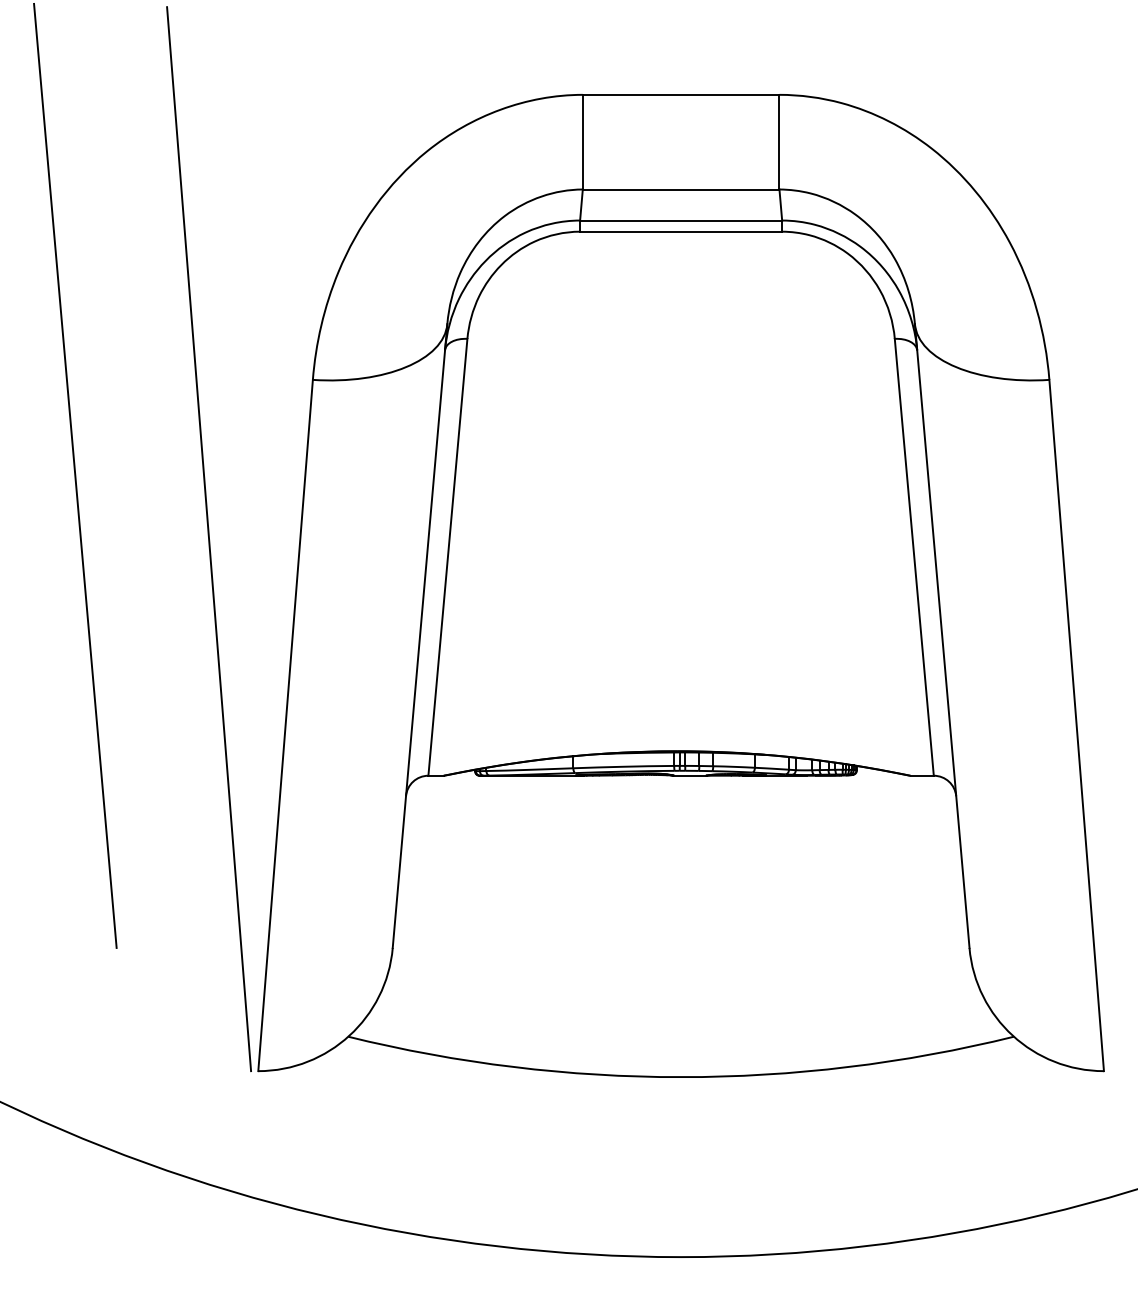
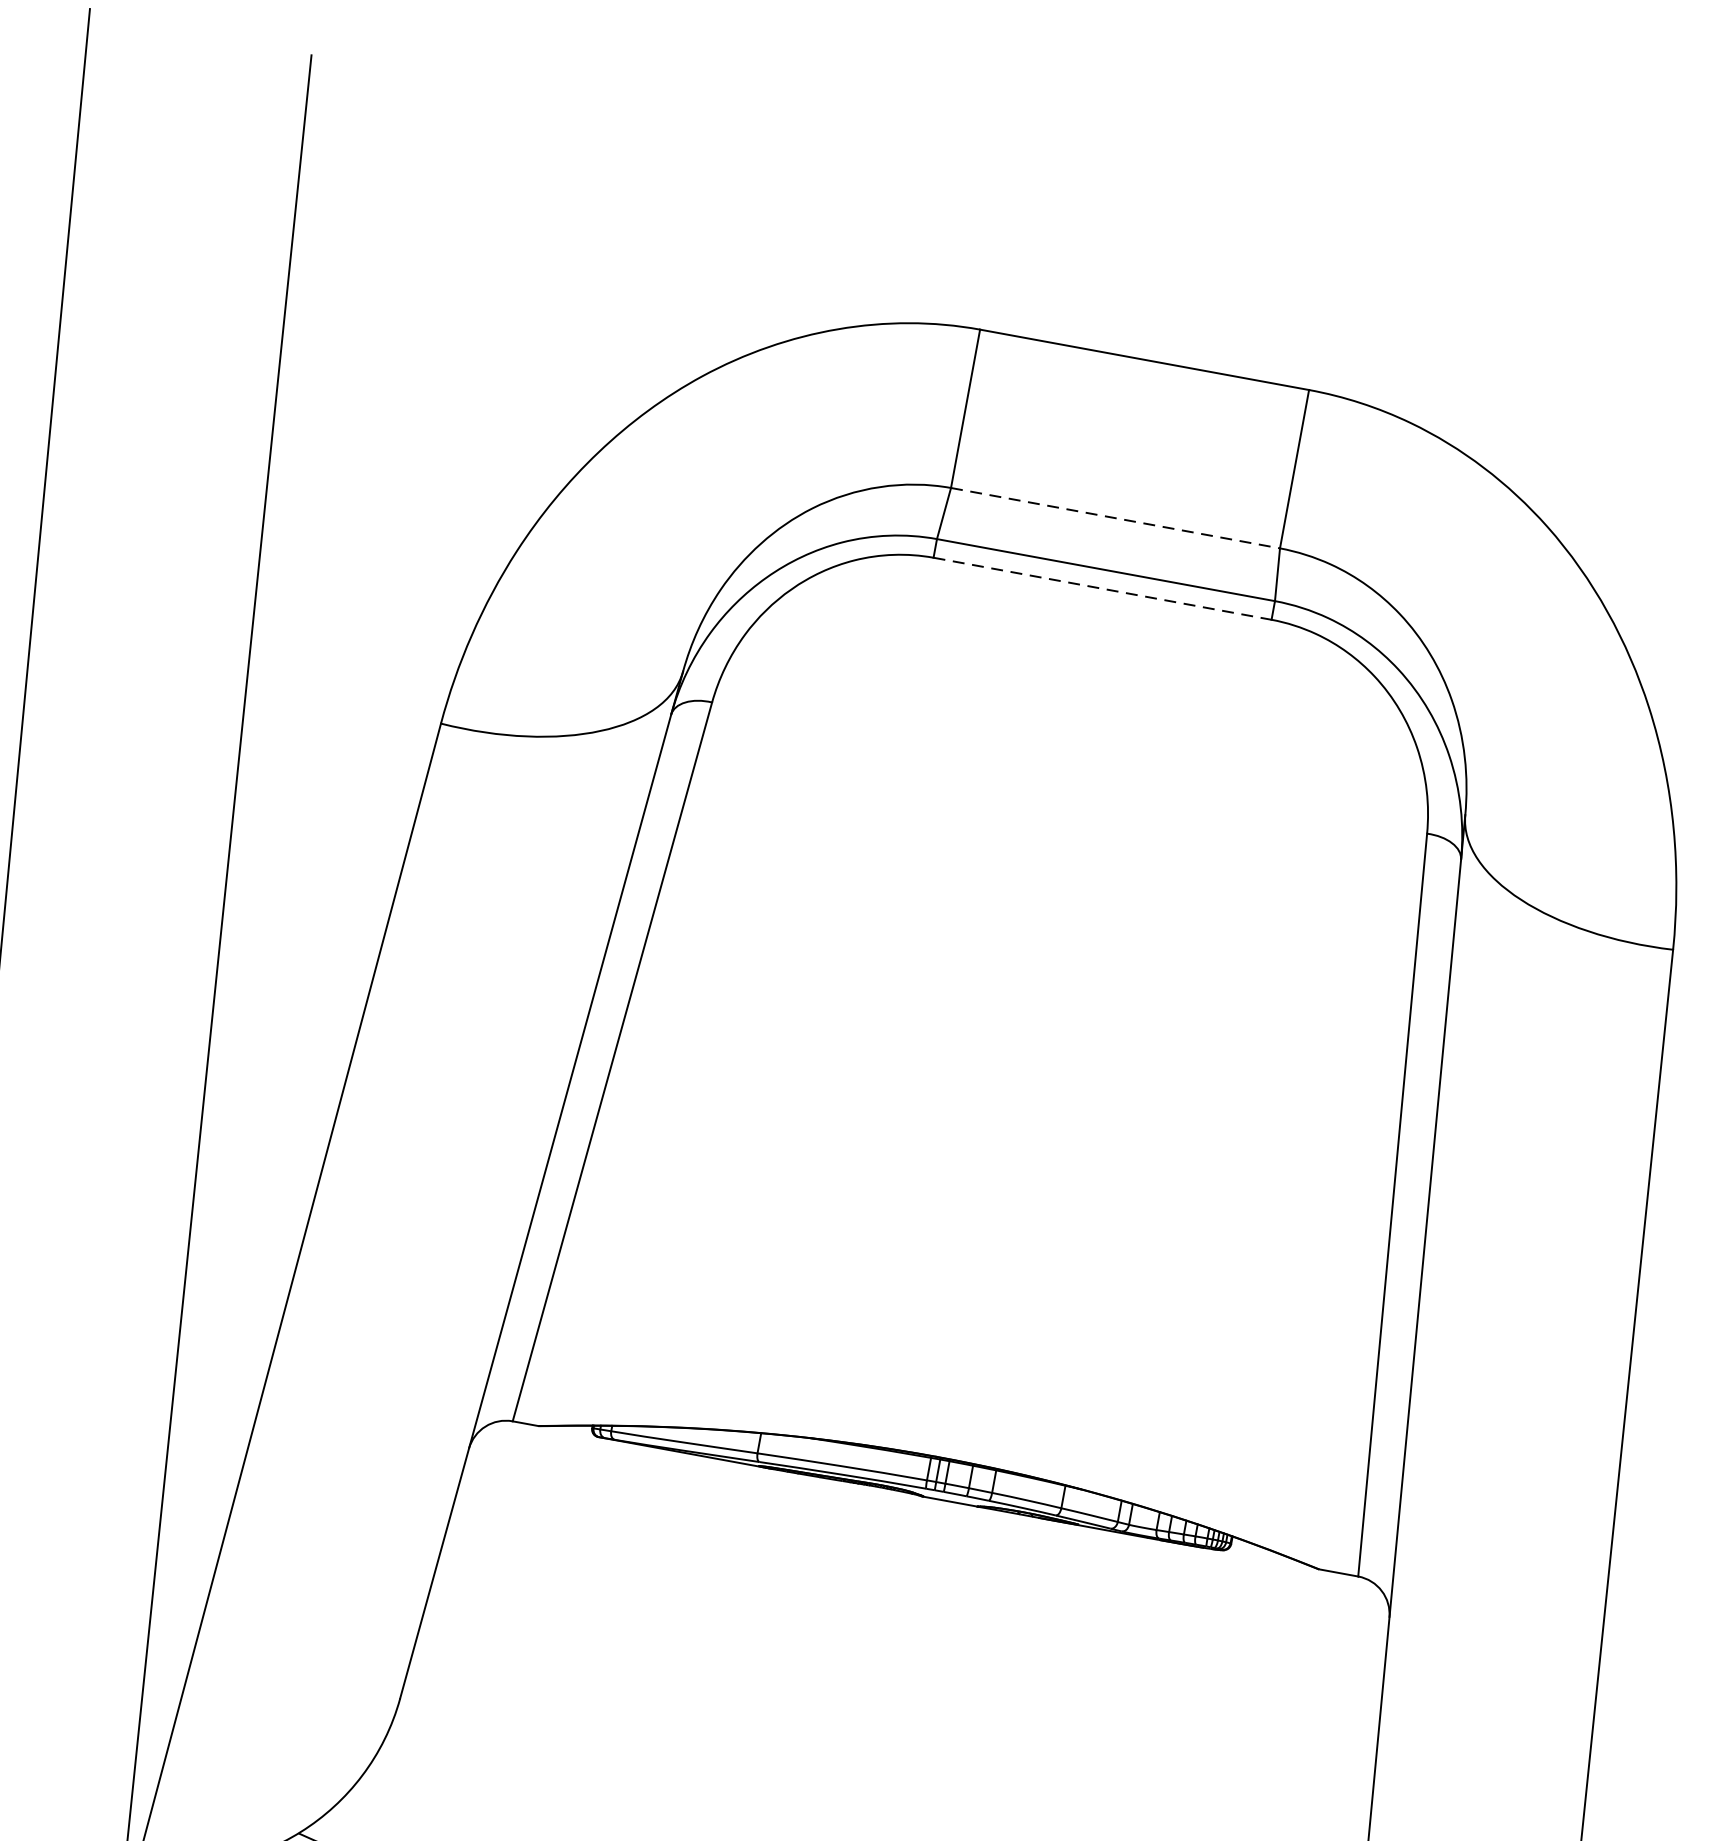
line: (681, 189) -> (1116, 518), solid -> dashed
line: (681, 231) -> (1103, 588), solid -> dashed

